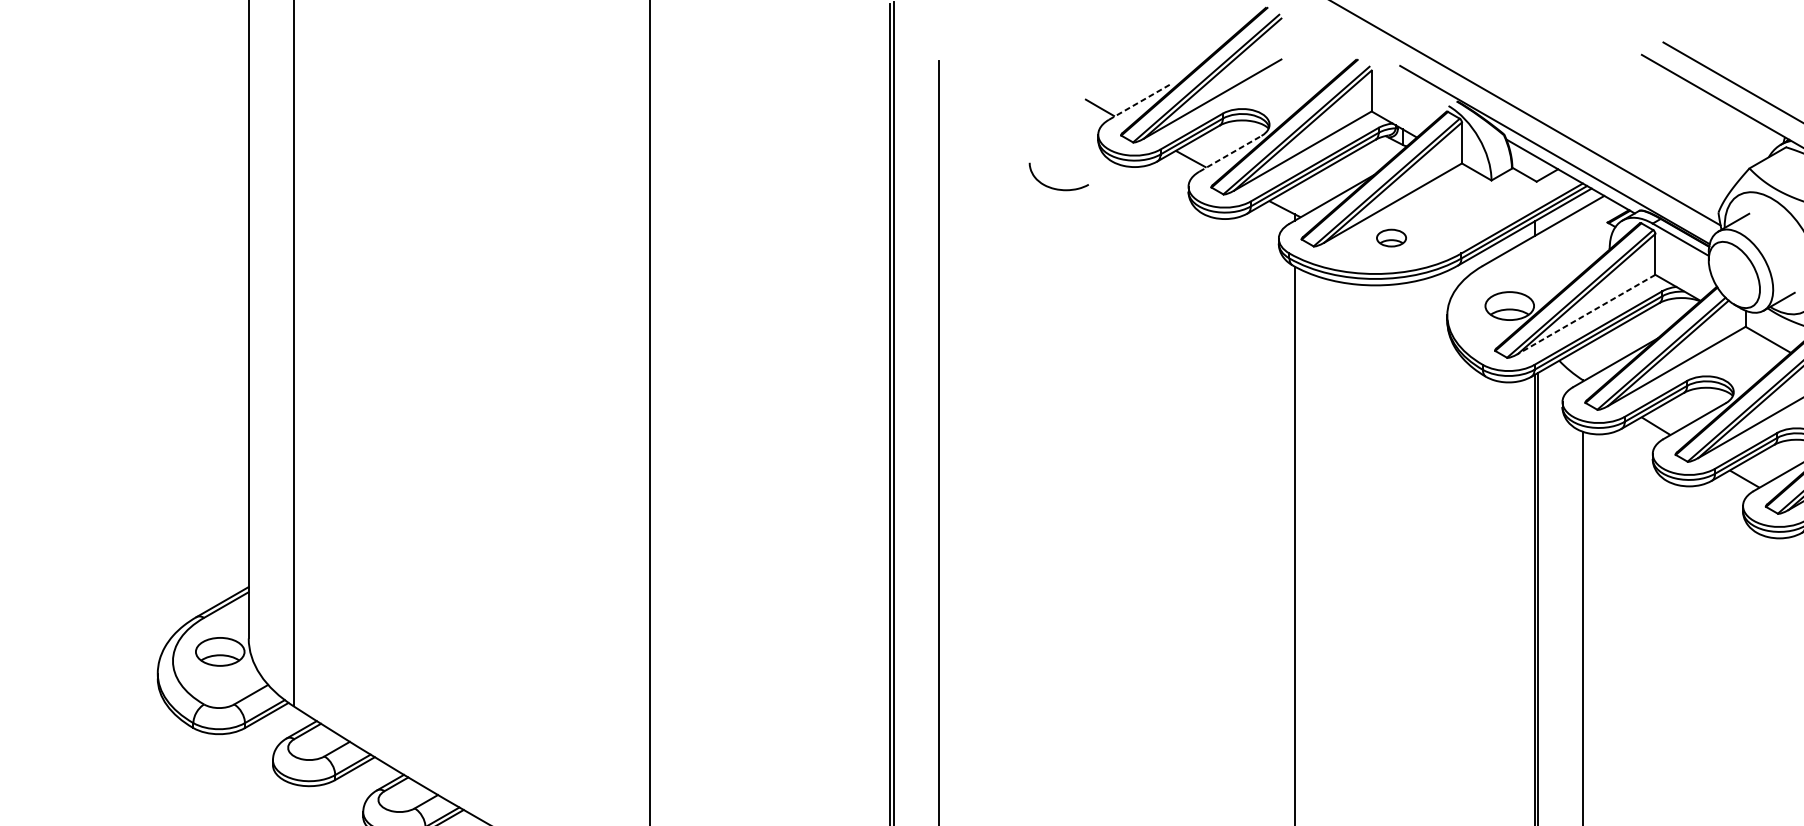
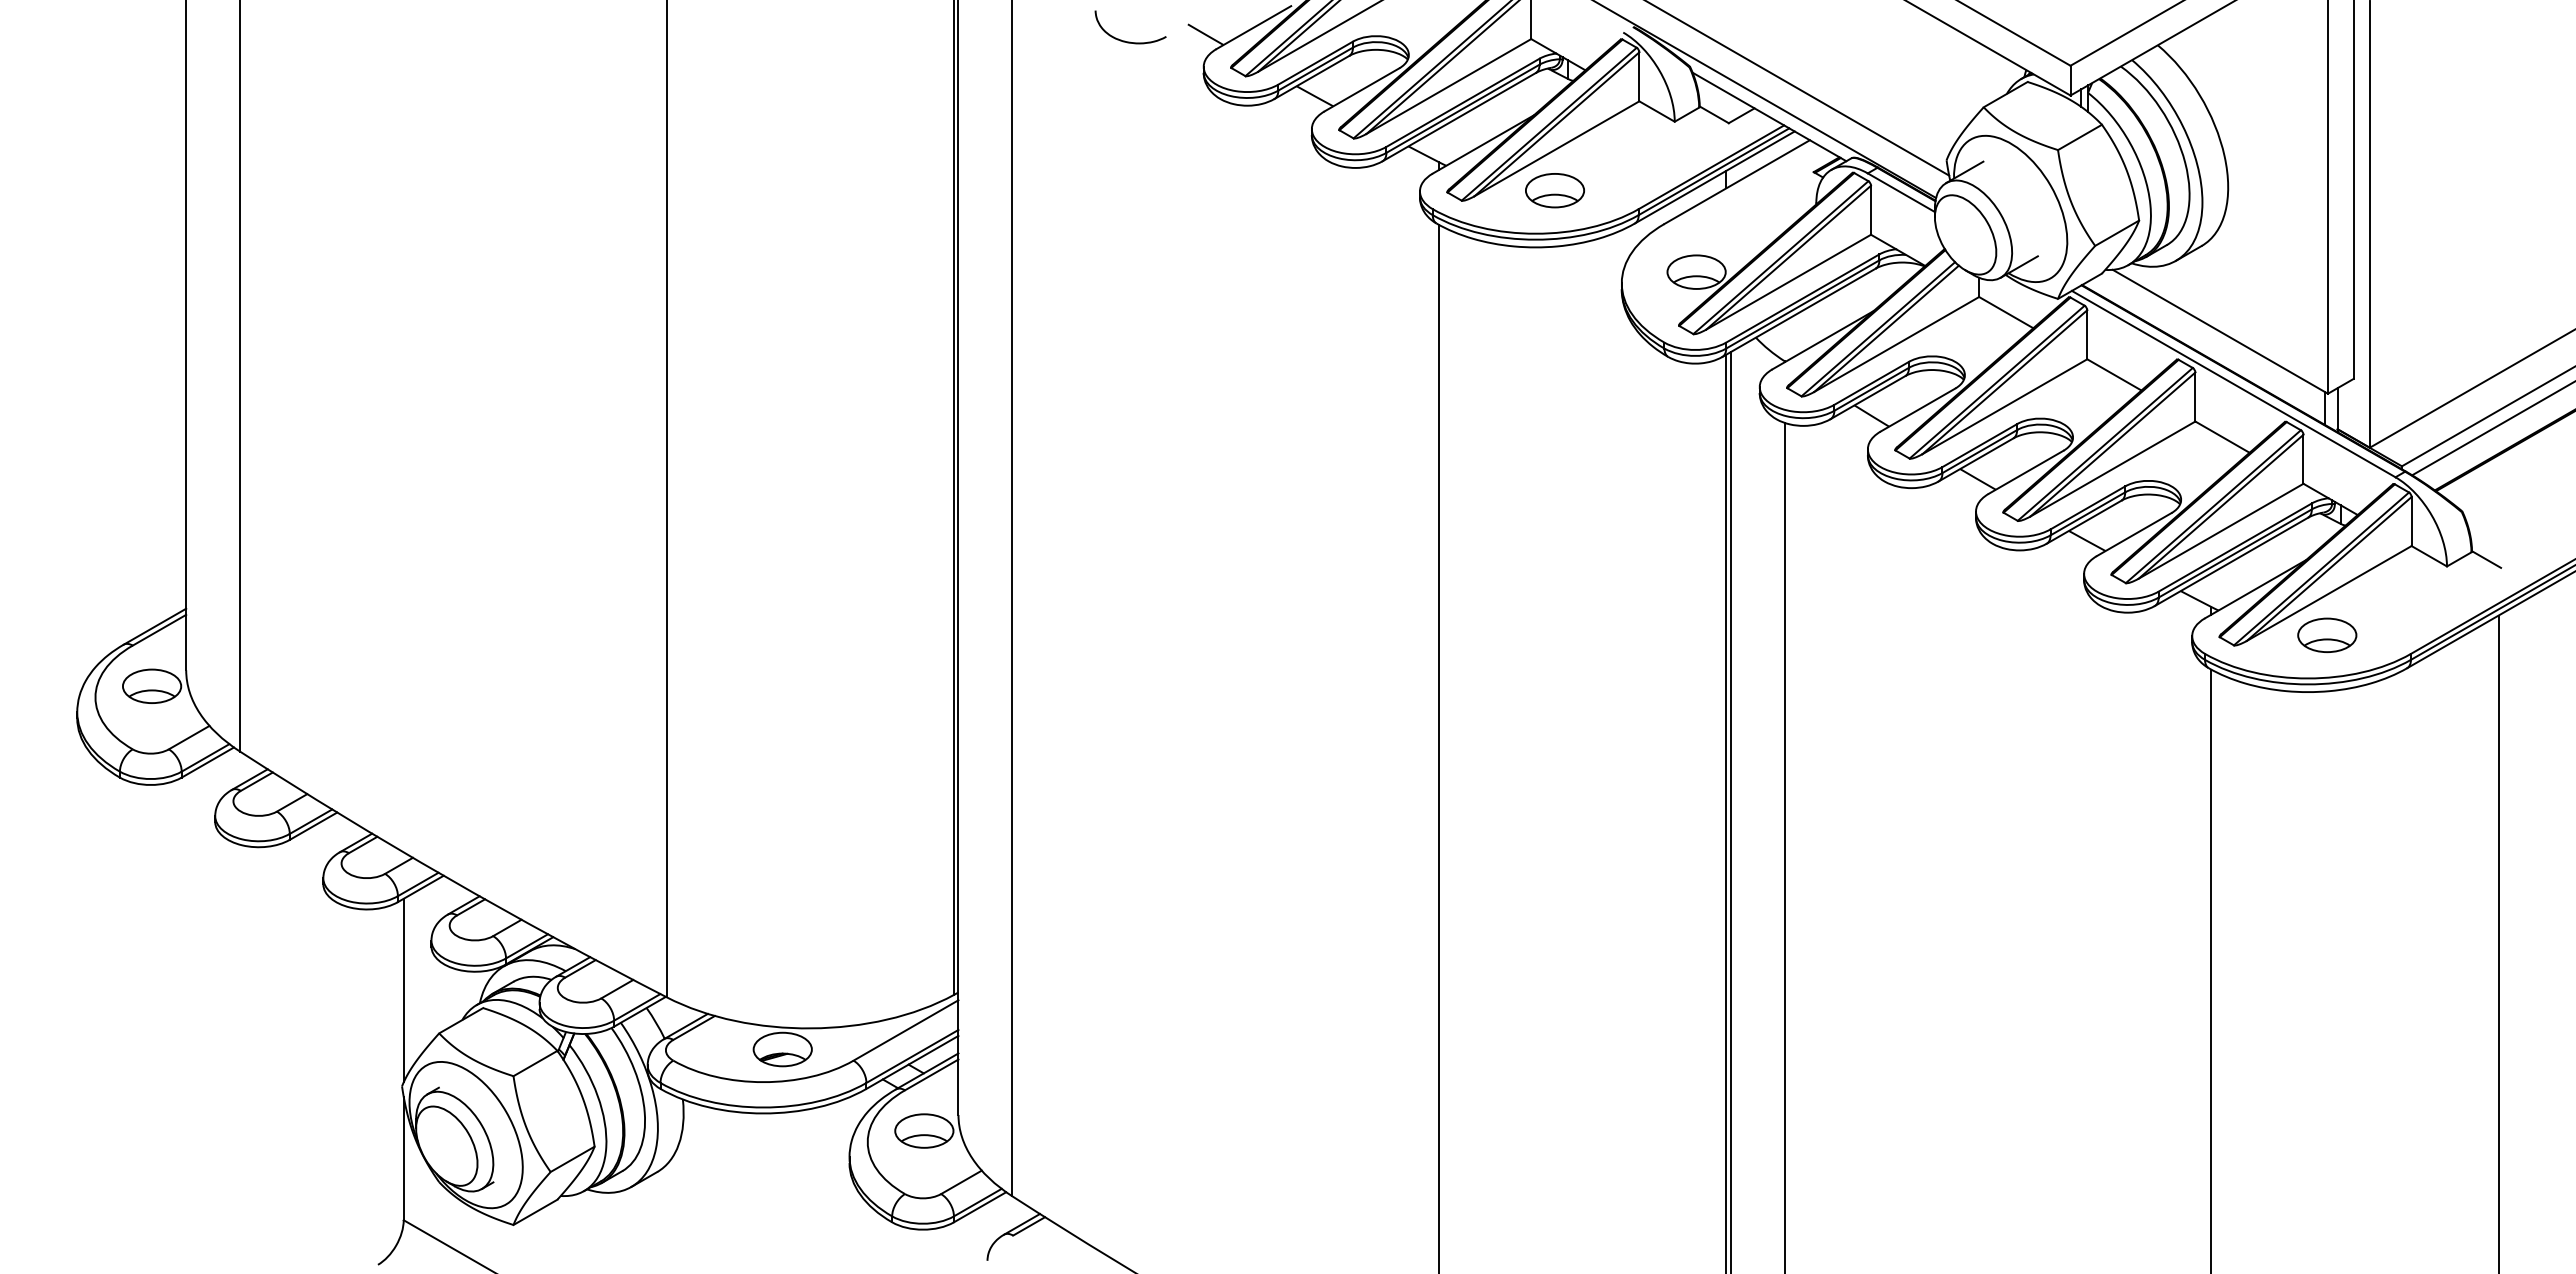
line: (1140, 101) -> (1254, 27), dashed -> solid
line: (1230, 153) -> (1362, 89), dashed -> solid
curve: (1054, 187) -> (1125, 40), moved
part: (1391, 237) -> (1554, 190), size x1.67
line: (1586, 314) -> (1788, 282), dashed -> solid

